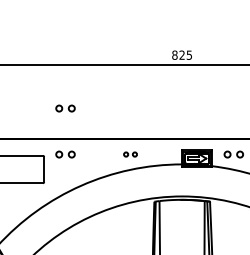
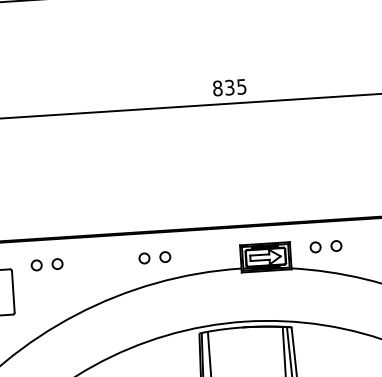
text: (181, 55) -> (228, 88), 825 -> 835
part: (65, 108) -> (42, 188), removed
part: (130, 154) -> (154, 257), size x1.43

